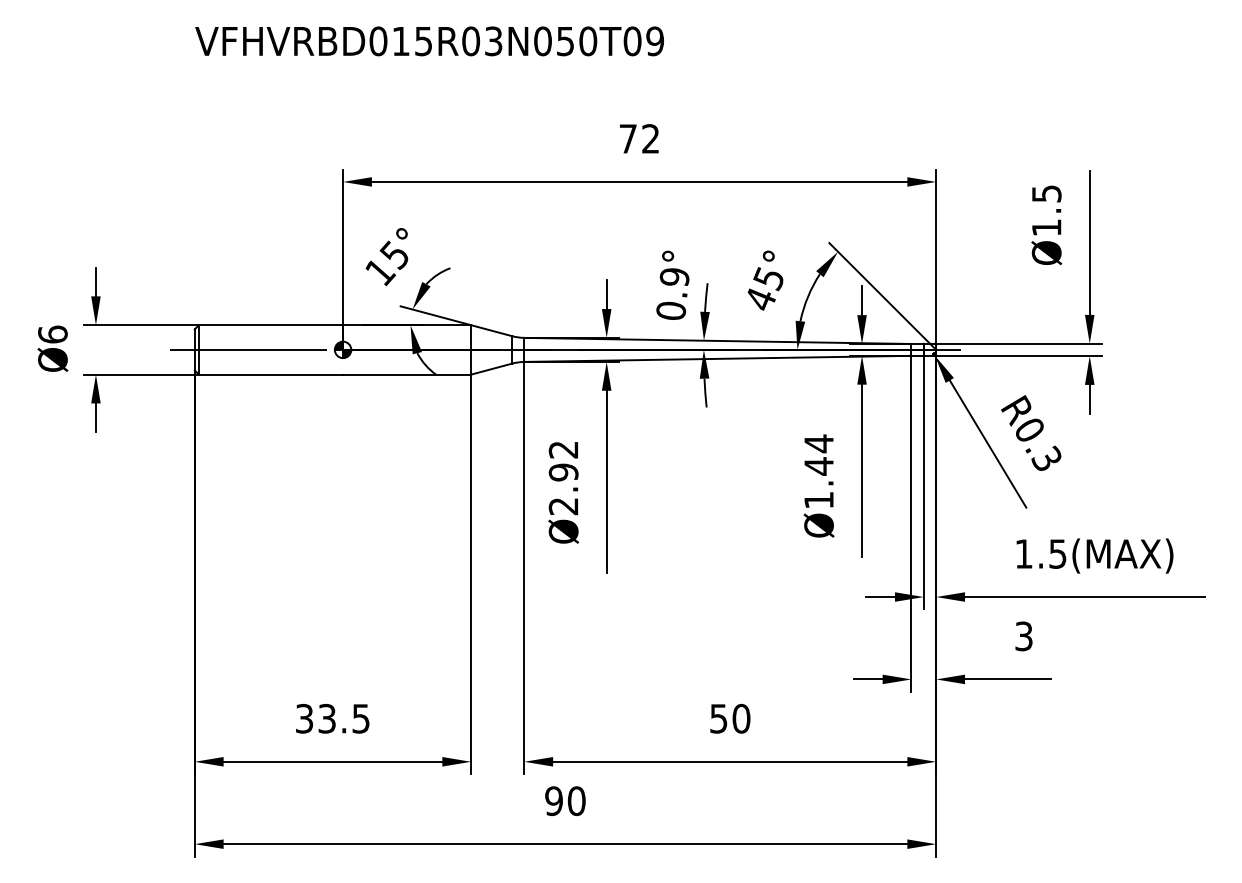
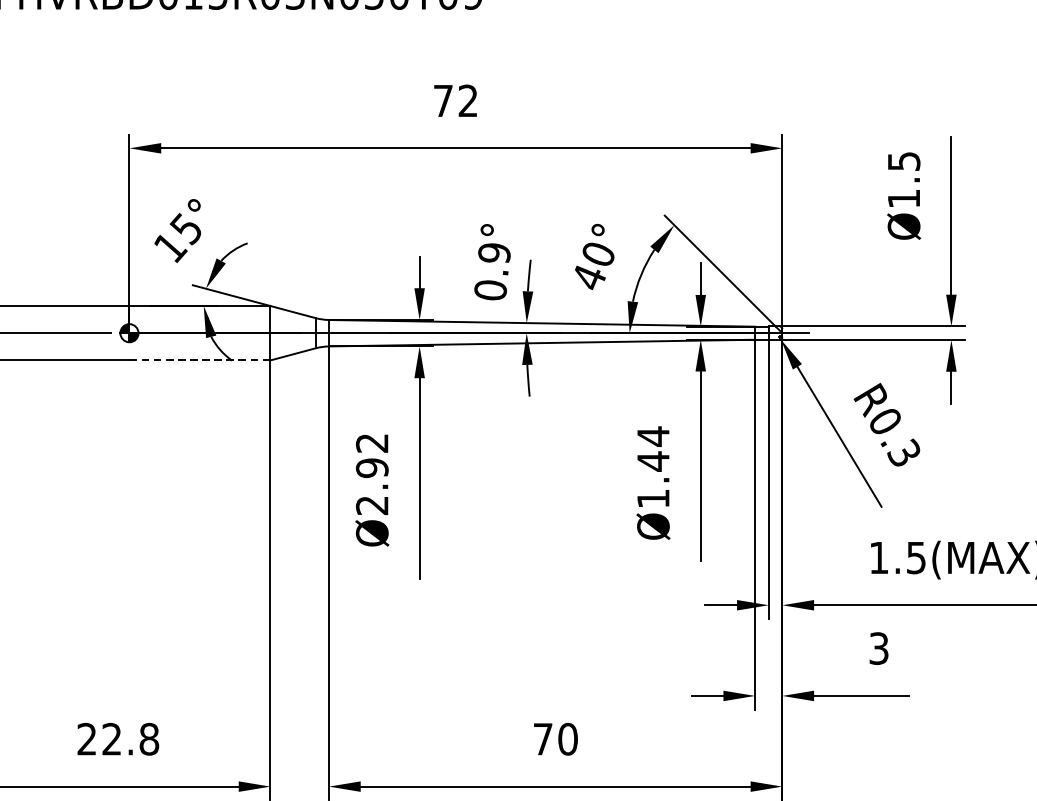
text: (768, 279) -> (597, 255), 45° -> 40°
line: (407, 374) -> (200, 360), solid -> dashed
text: (333, 718) -> (118, 738), 33.5 -> 22.8
text: (718, 718) -> (542, 738), 50 -> 70

